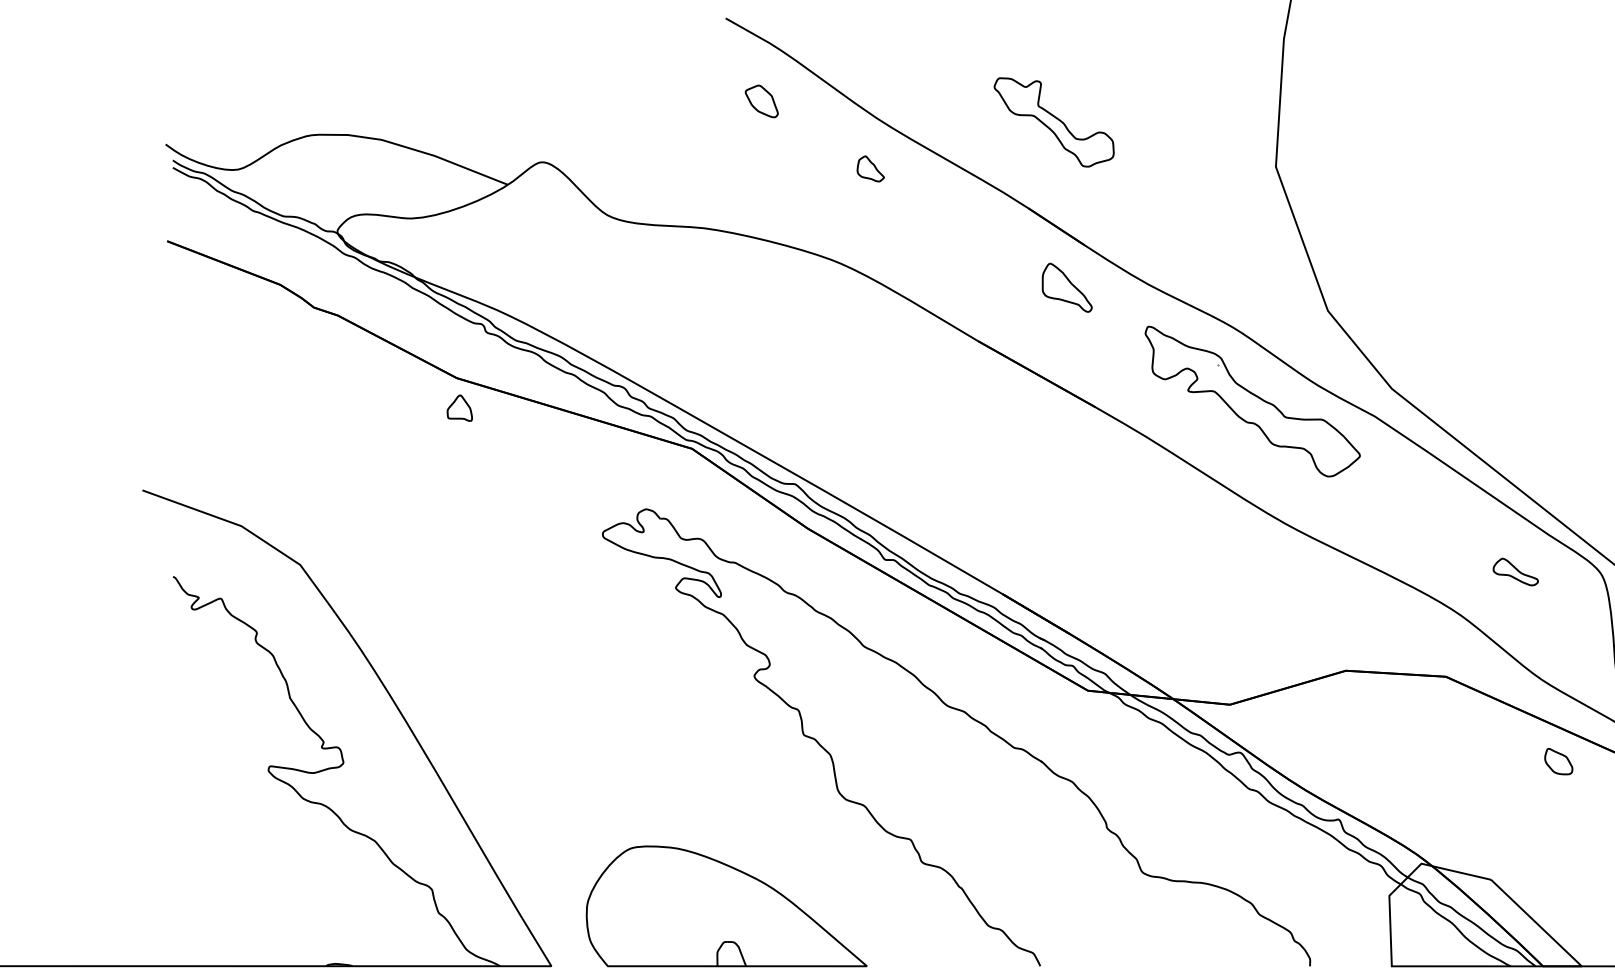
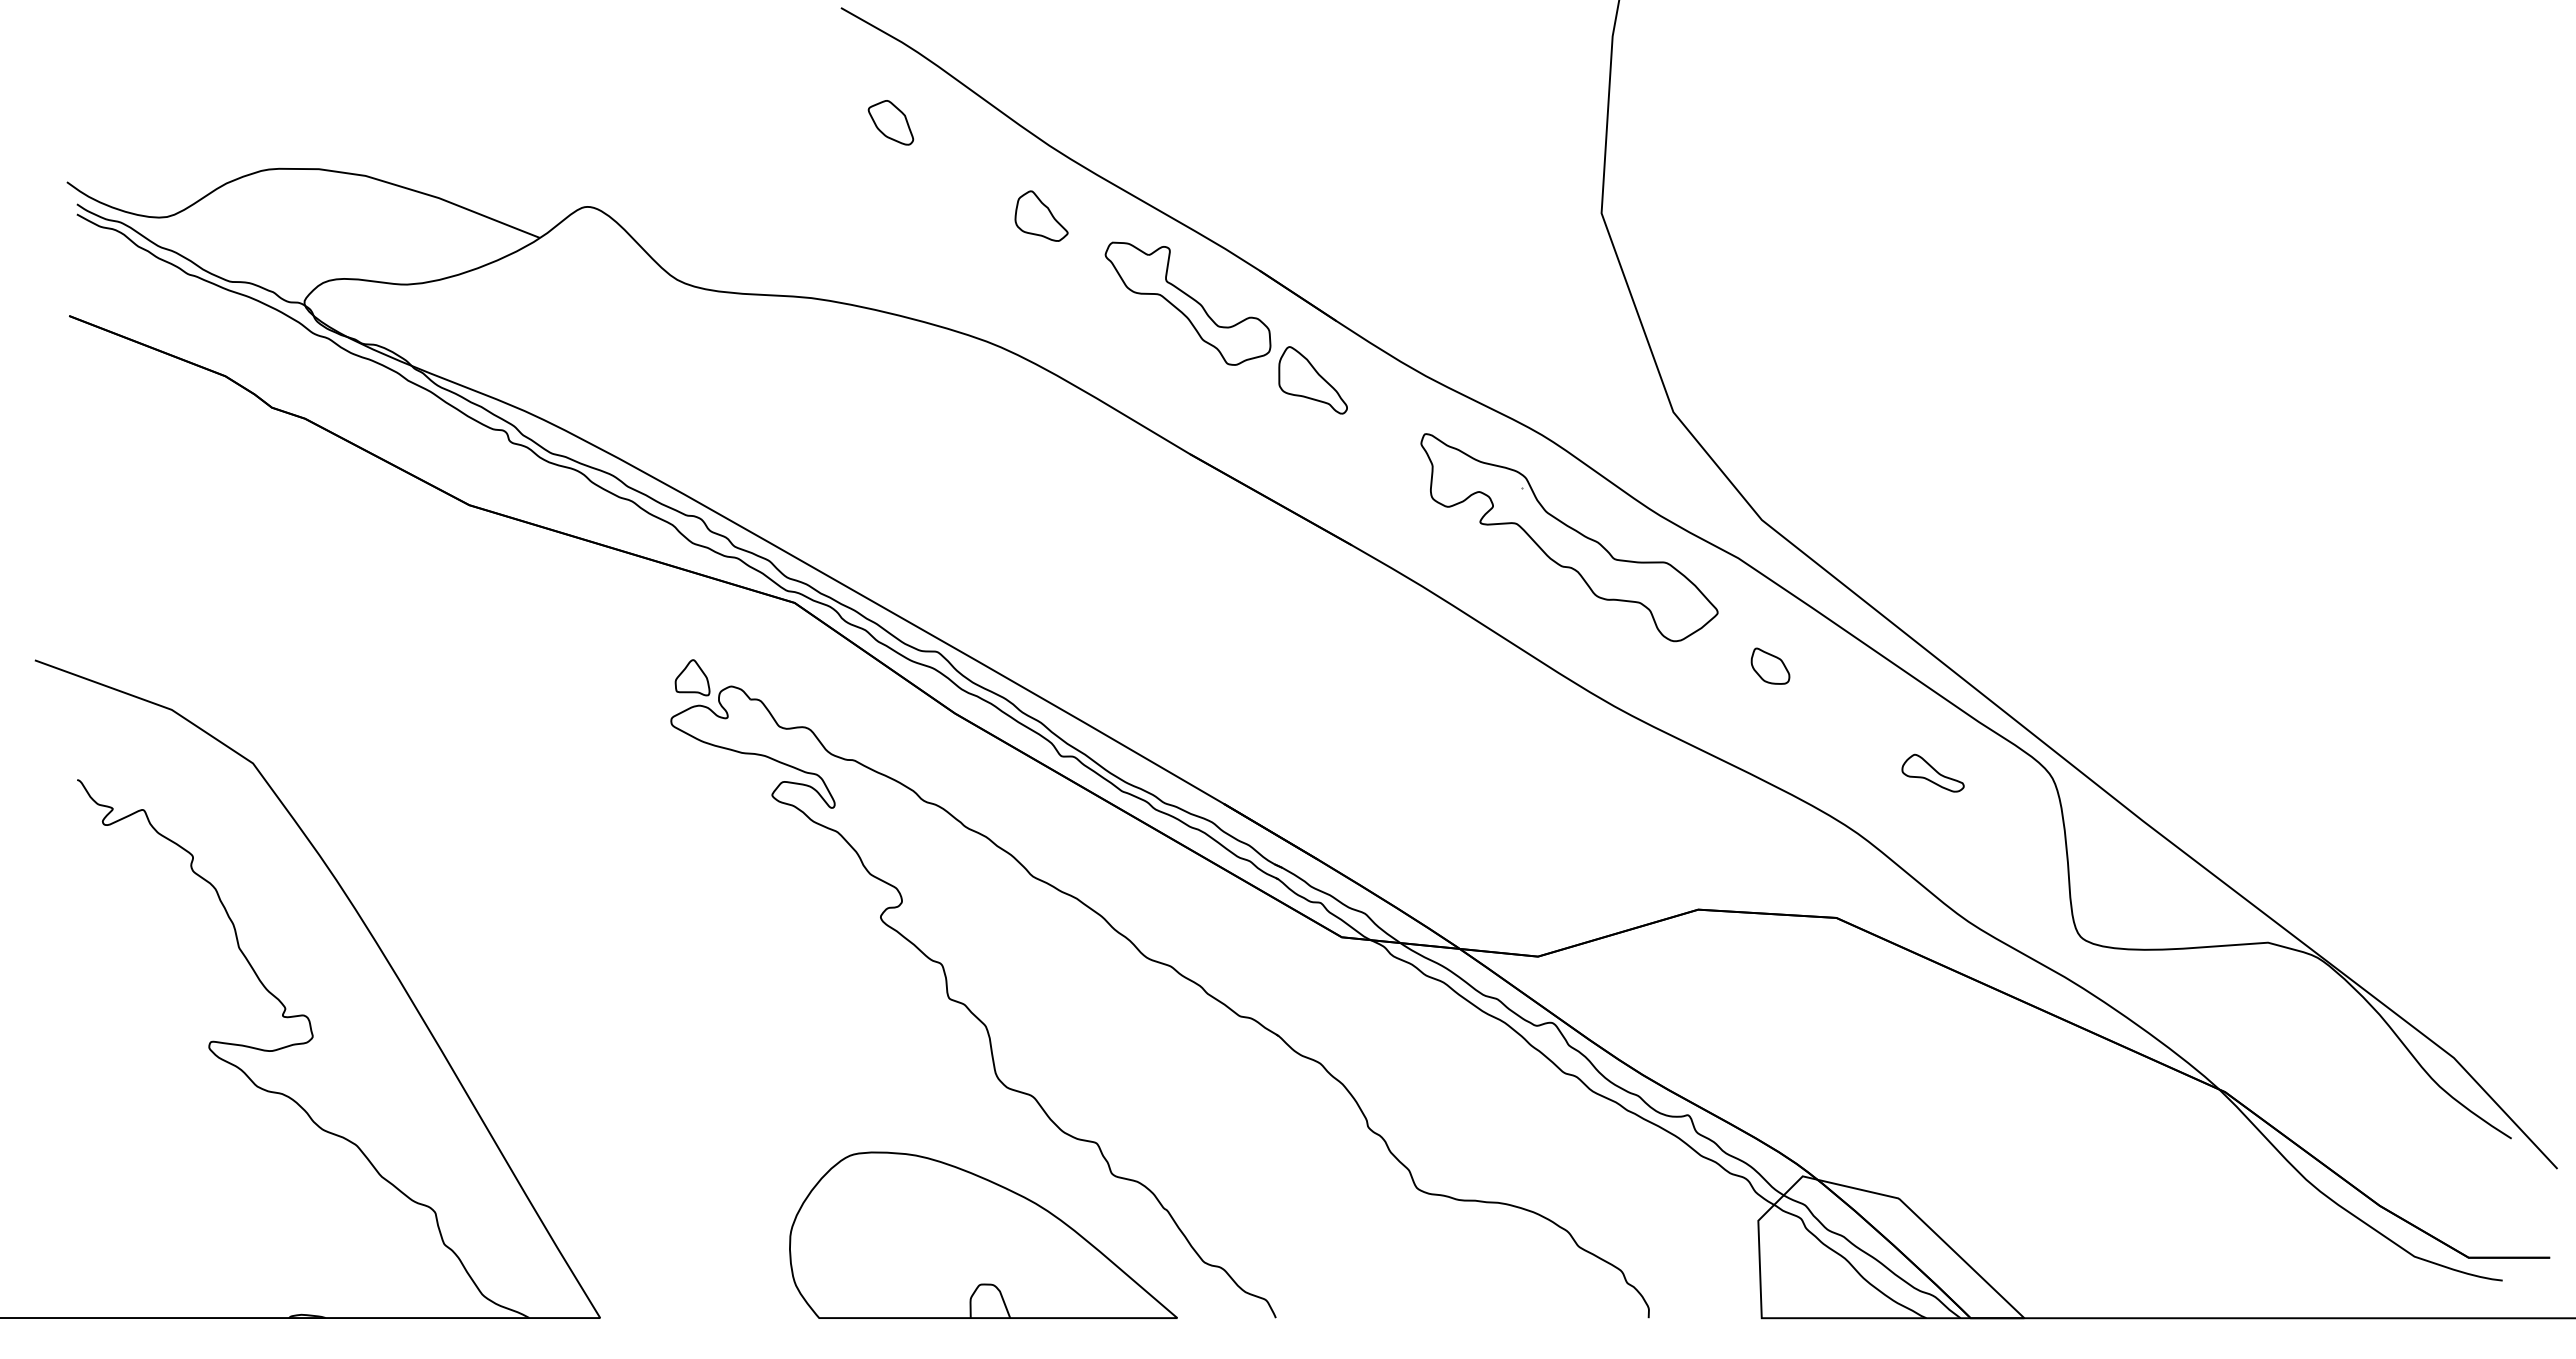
part: (1053, 122) -> (1187, 303), moved
part: (870, 168) -> (1041, 215), size x1.43
part: (459, 408) -> (692, 677), moved
part: (1558, 761) -> (1770, 665), moved
part: (726, 905) -> (983, 1234), moved

